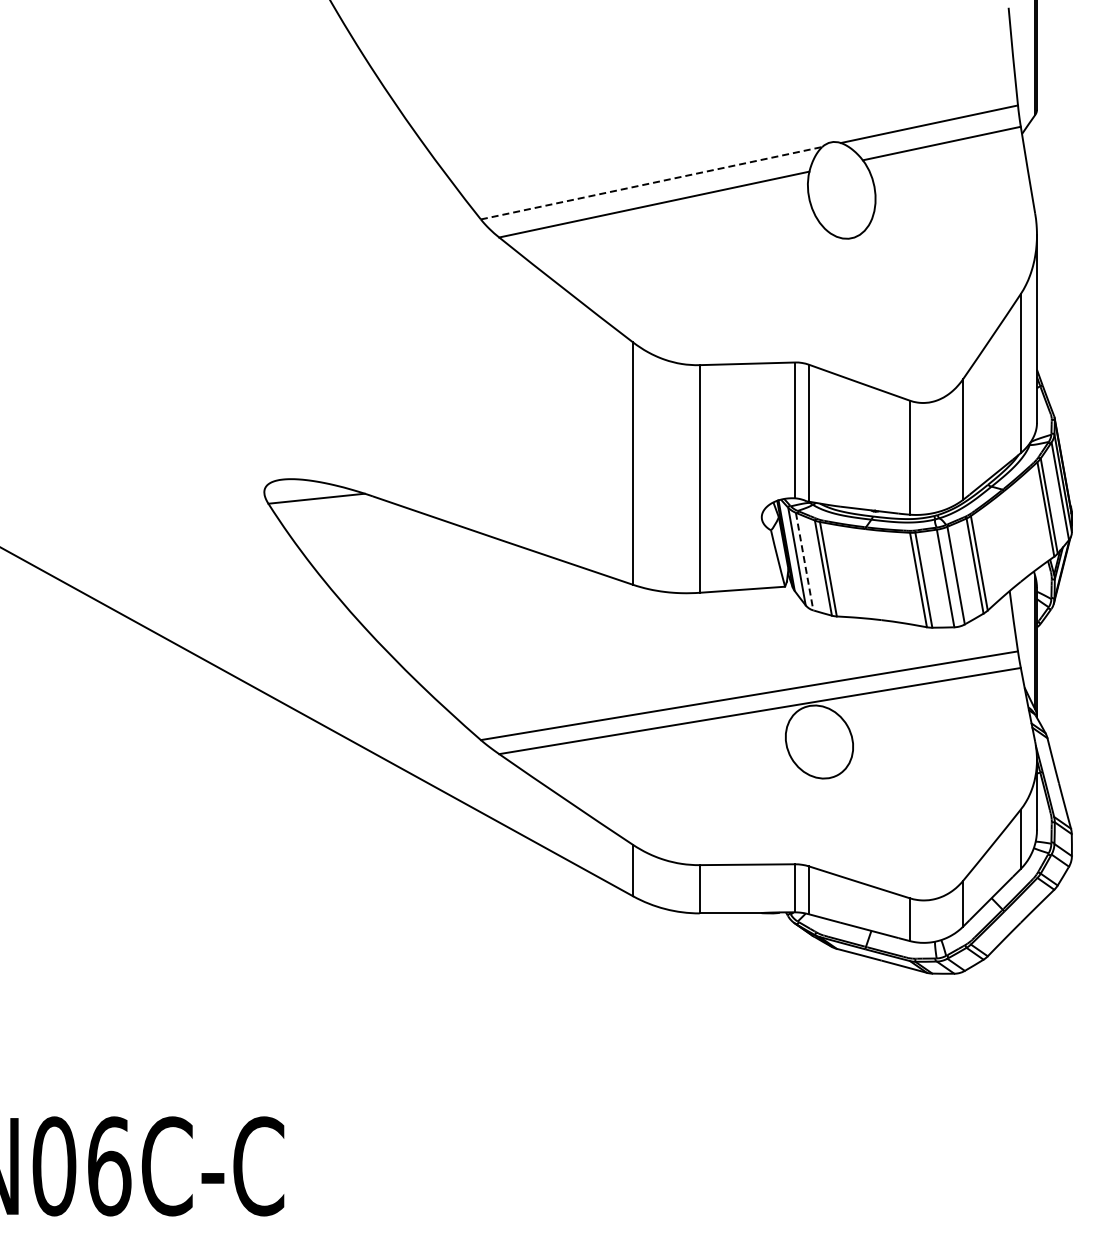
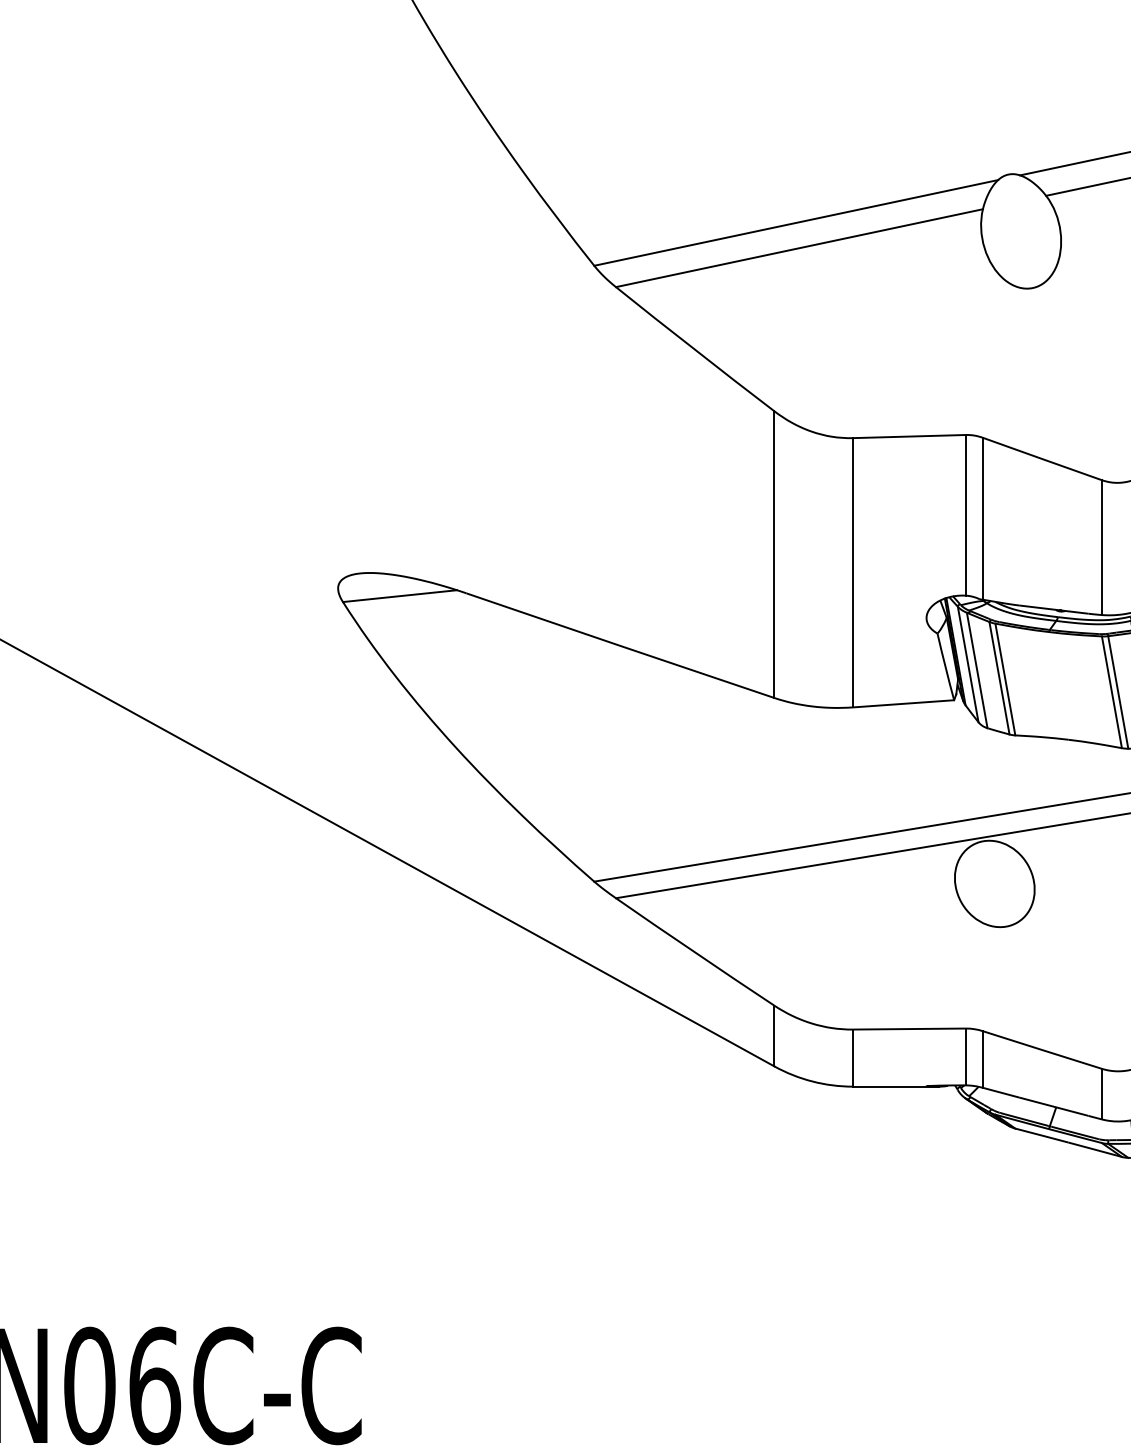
line: (651, 183) -> (796, 223), dashed -> solid
line: (804, 561) -> (977, 670), dashed -> solid

